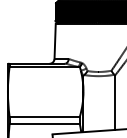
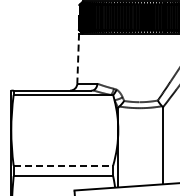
line: (55, 41) -> (78, 59), solid -> dashed
line: (44, 116) -> (63, 165), solid -> dashed

